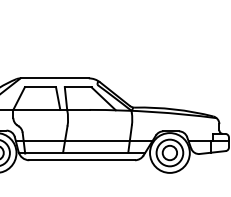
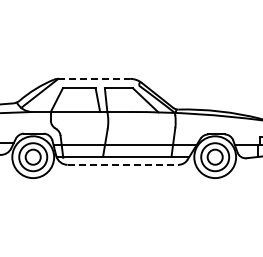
line: (54, 78) -> (94, 78), solid -> dashed
line: (82, 159) -> (123, 164), solid -> dashed

